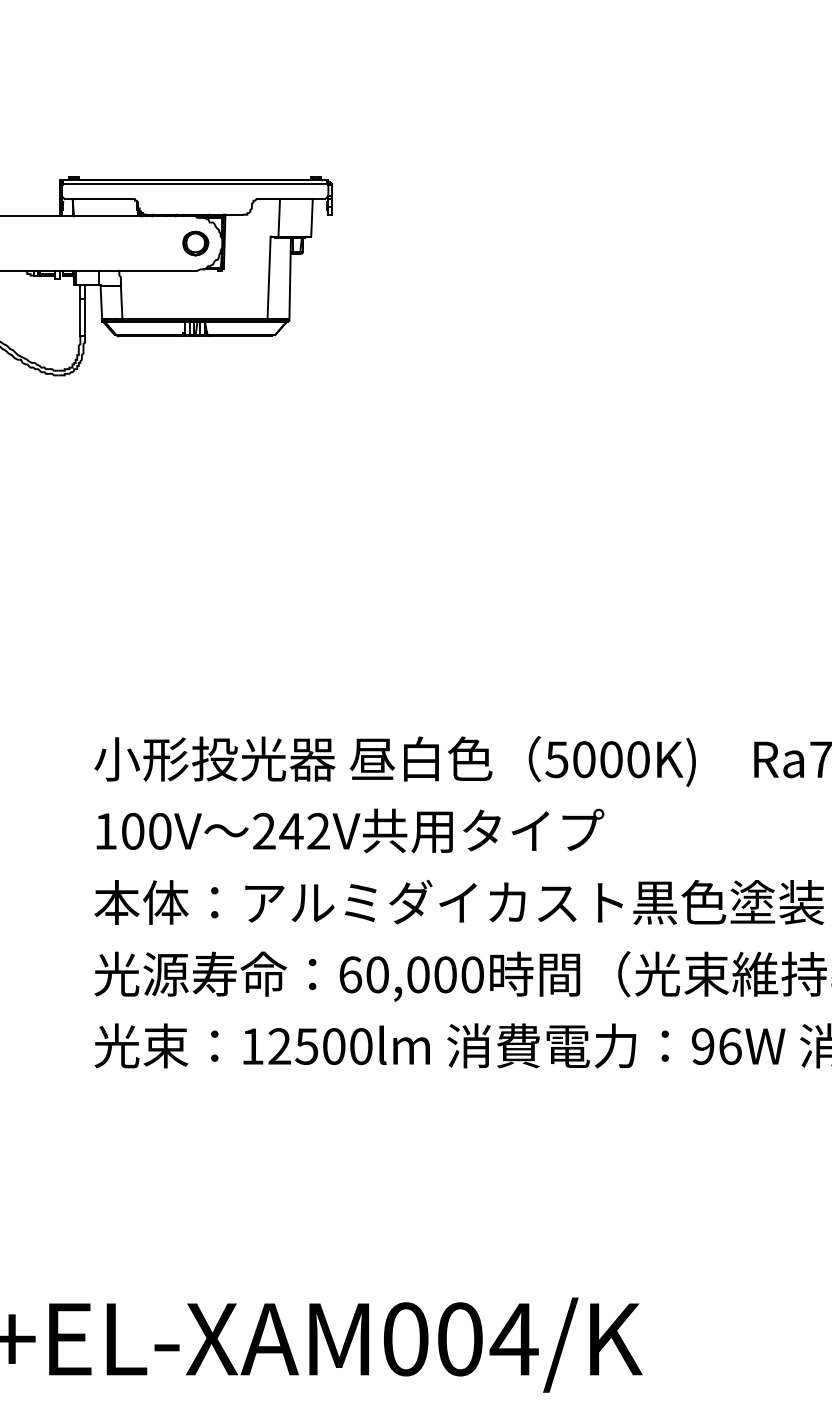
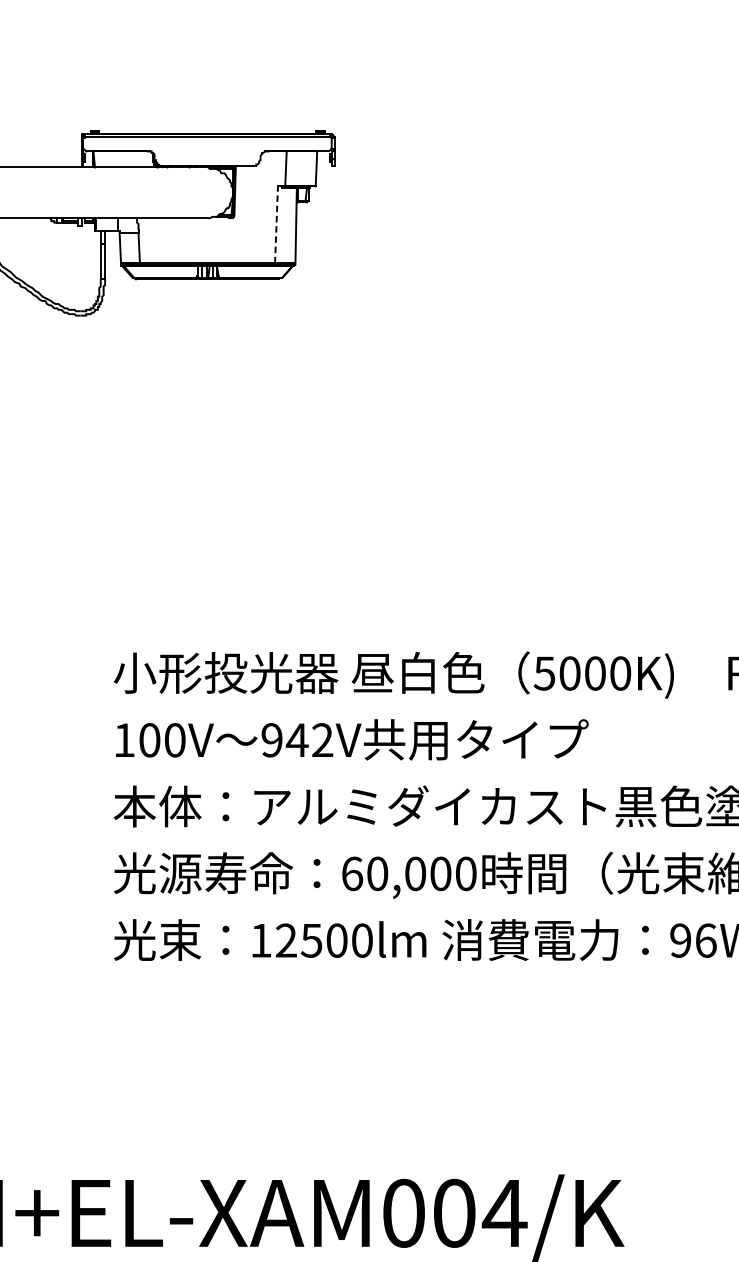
part: (195, 243) -> (207, 192), removed
line: (269, 277) -> (276, 224), solid -> dashed
text: (264, 831) -> (272, 740), 242V -> 942V

